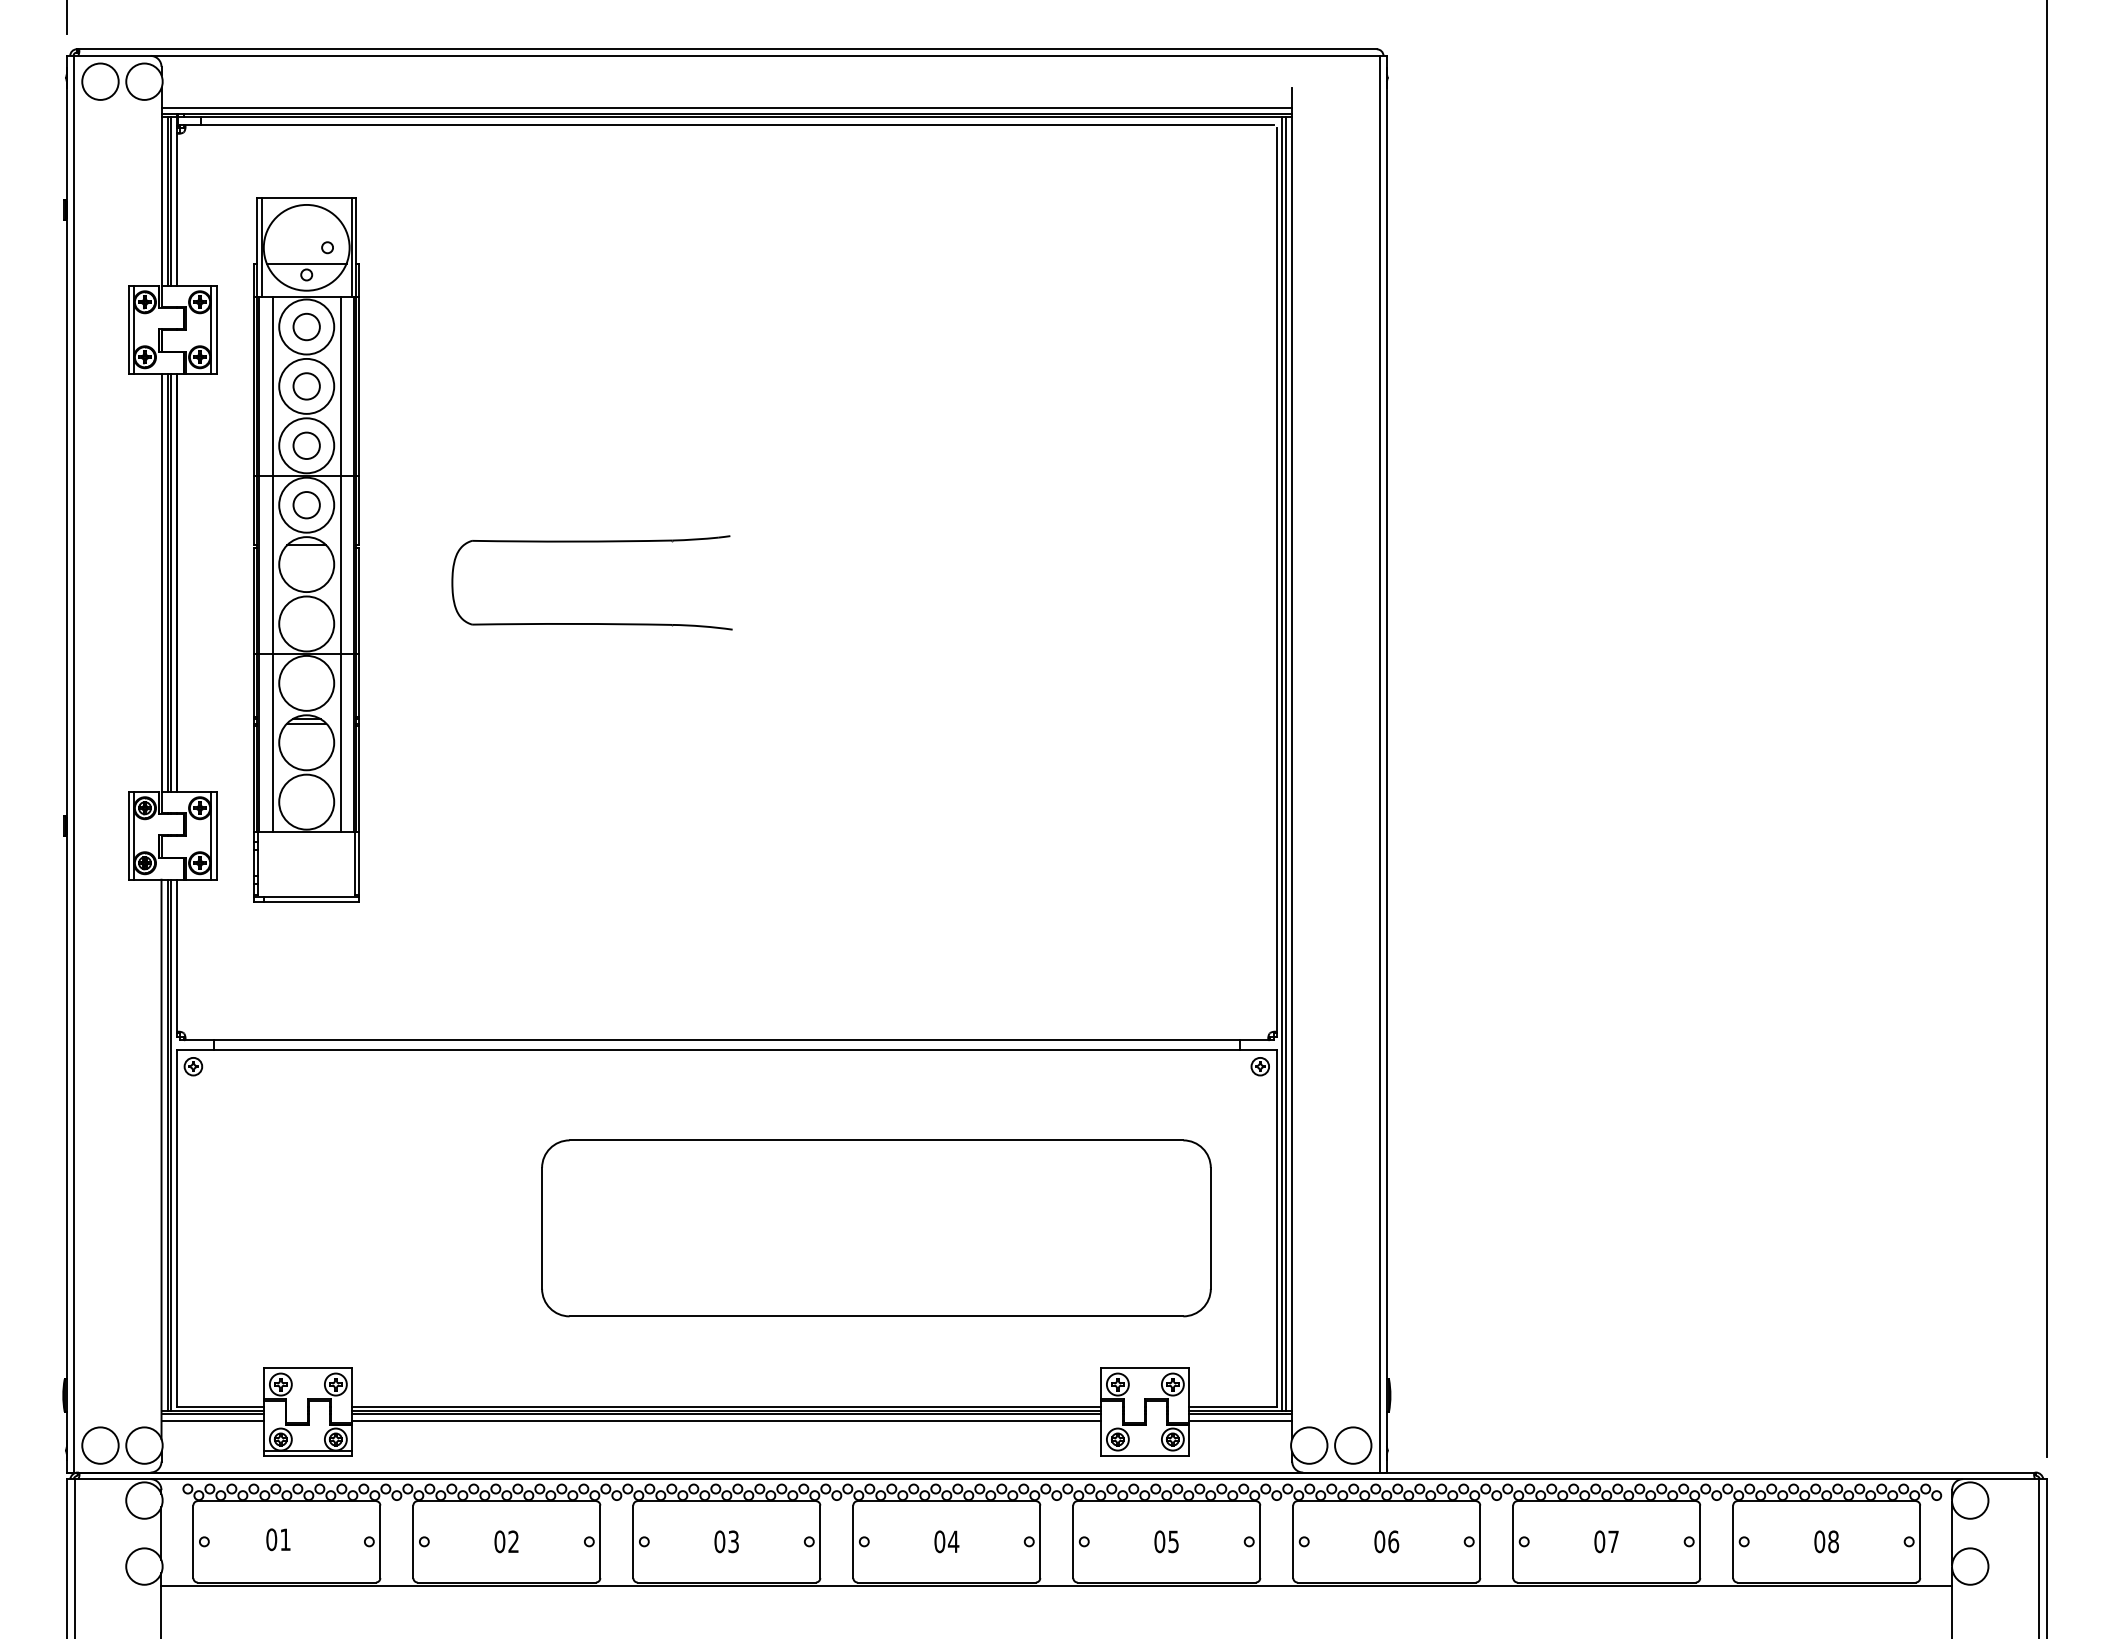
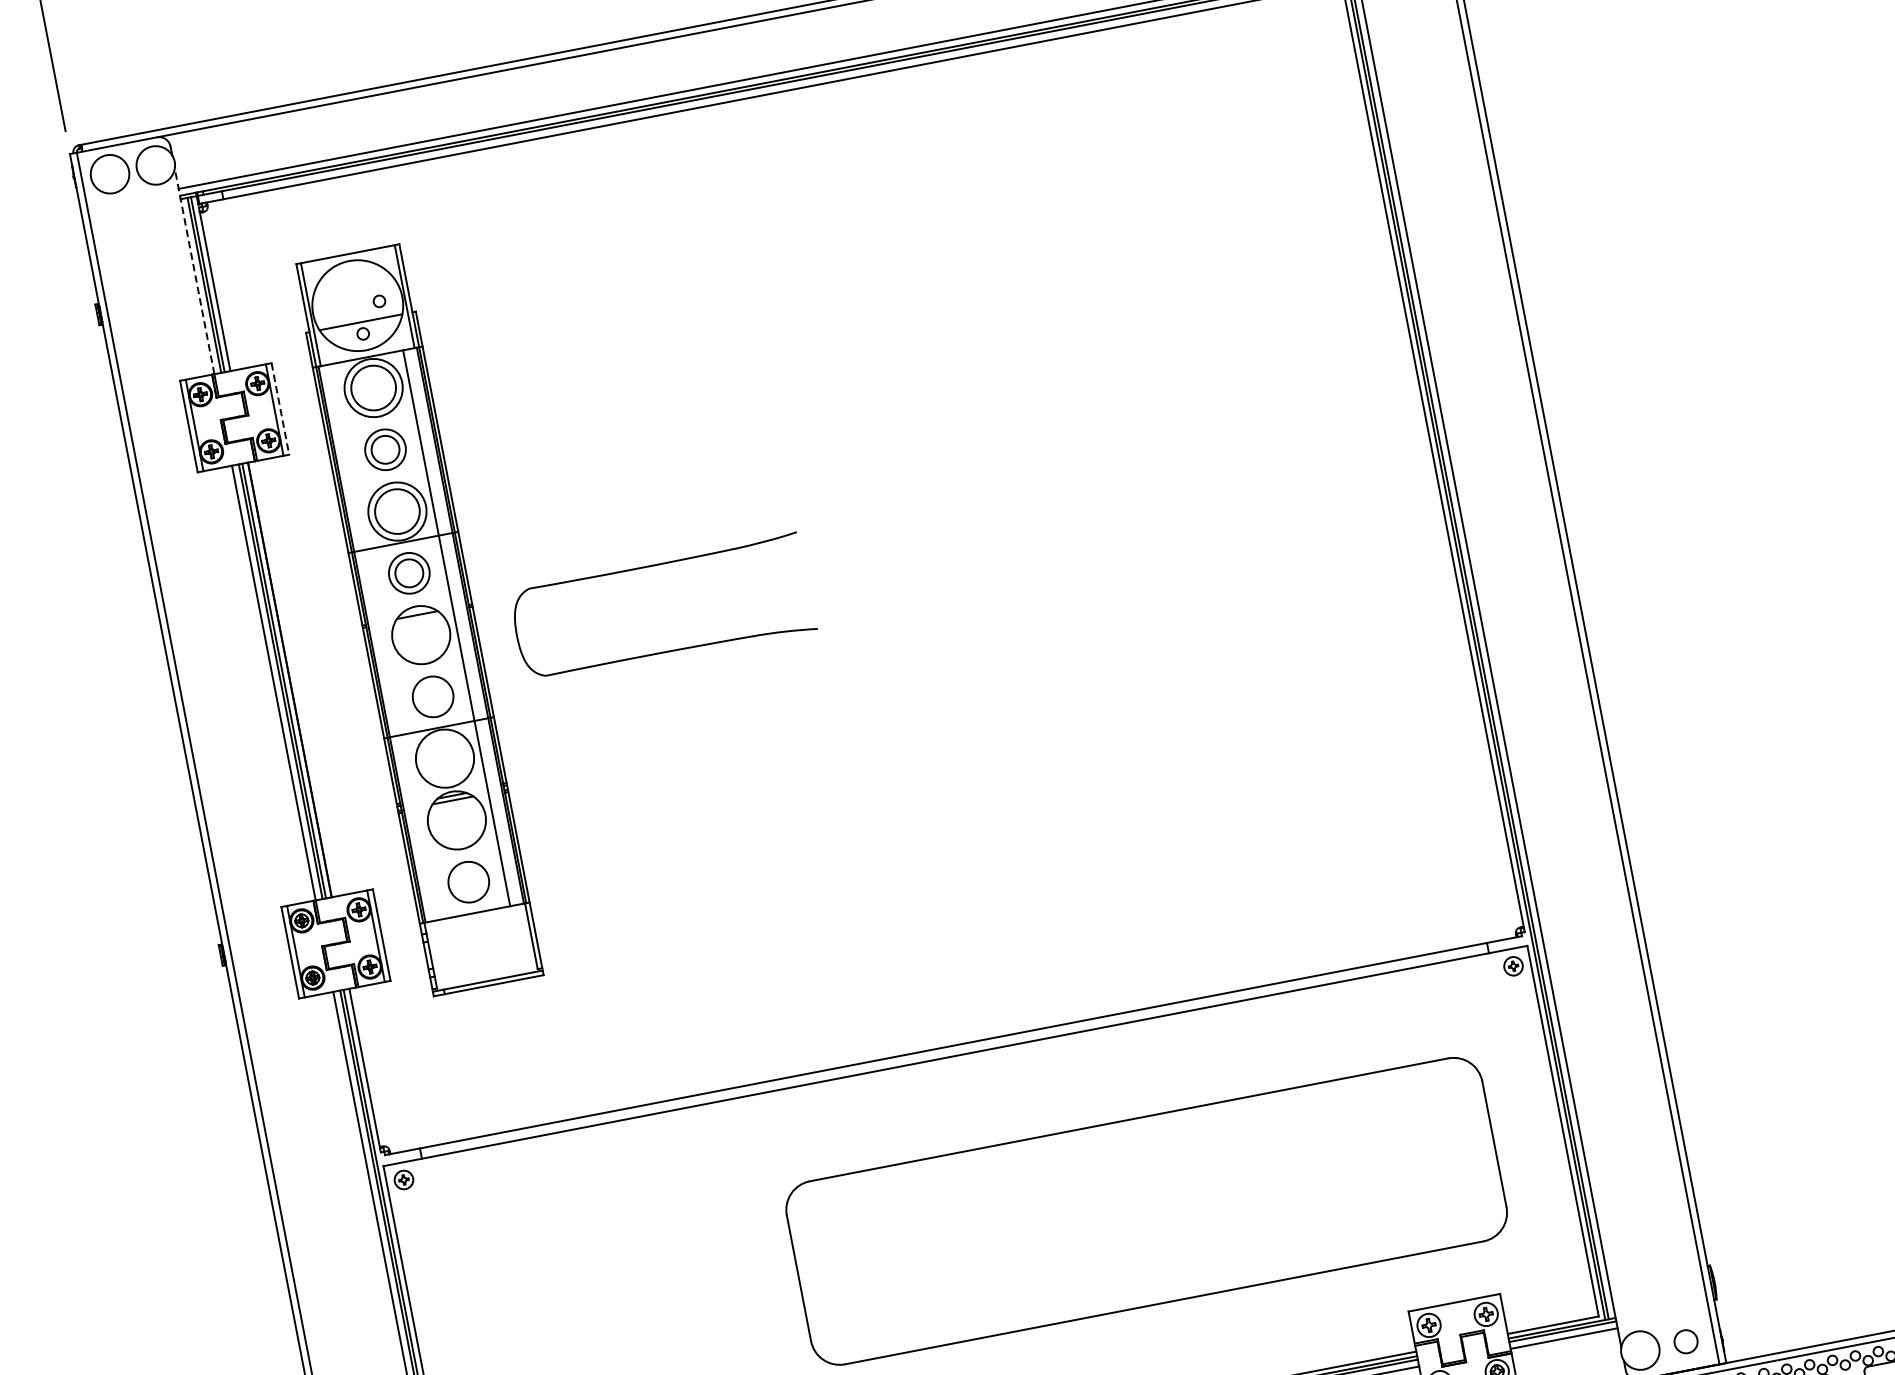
line: (161, 186) -> (194, 270), solid -> dashed
circle: (306, 326) -> (373, 387), size x1.6
line: (216, 329) -> (280, 408), solid -> dashed
circle: (306, 385) -> (385, 448), size x0.7
circle: (306, 445) -> (397, 511), size x1.6
circle: (306, 504) -> (408, 572), size x0.7
part: (591, 542) -> (653, 566), moved
line: (272, 564) -> (385, 641), removed
circle: (306, 623) -> (432, 696), size x0.7
circle: (306, 801) -> (468, 881), size x0.7
circle: (1353, 1445) -> (1686, 1341), size x0.6

